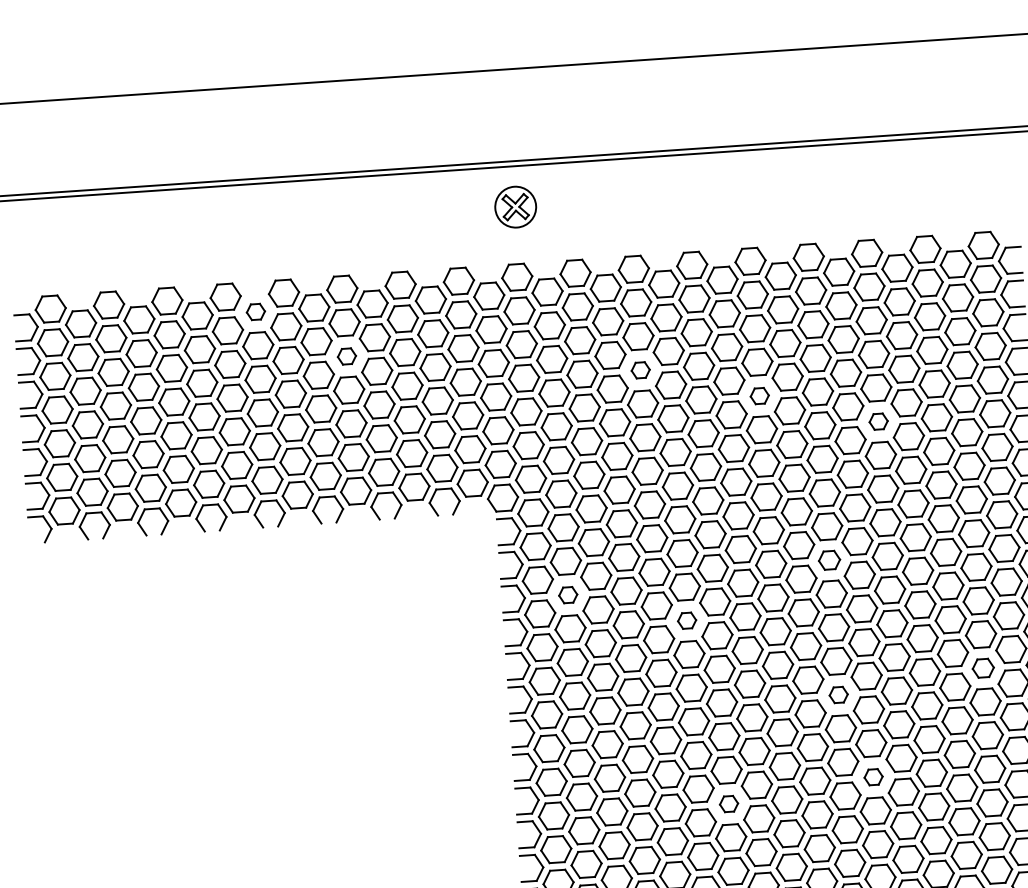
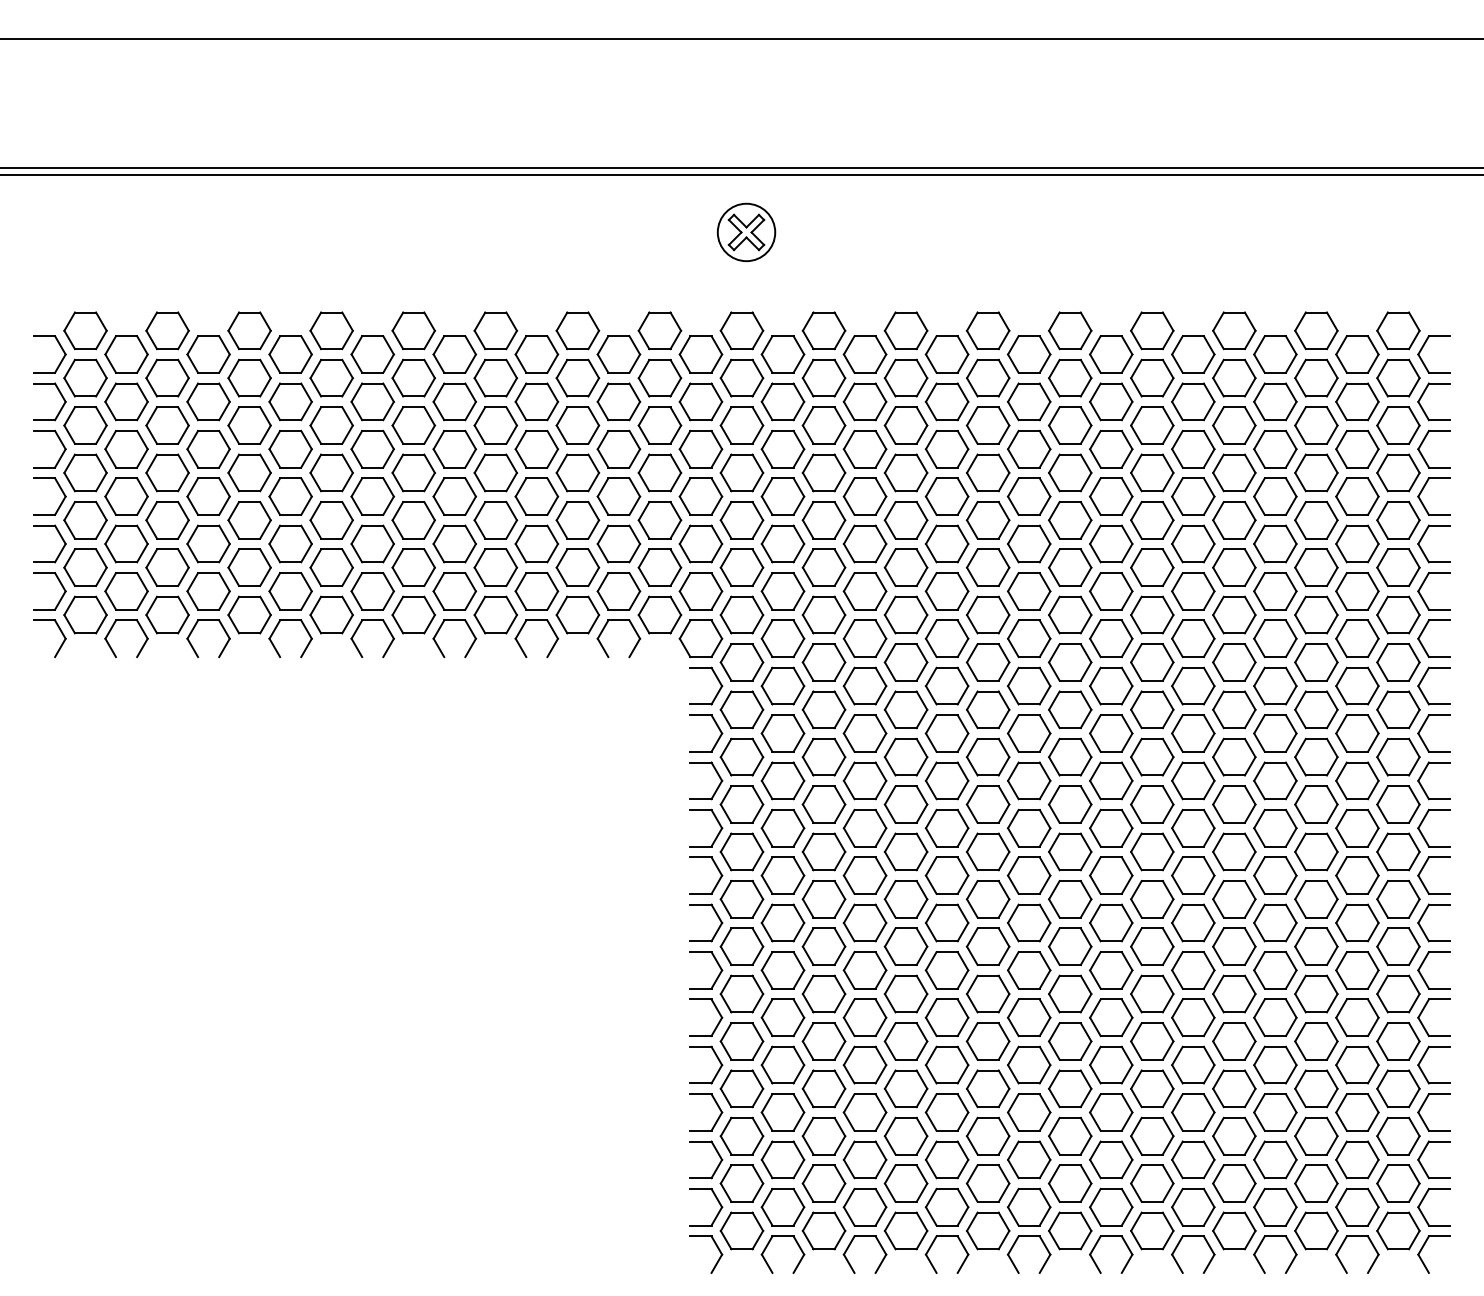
part: (255, 312) -> (372, 354), size x1.67
part: (346, 356) -> (495, 425), size x1.67
part: (640, 370) -> (905, 472), size x1.67
part: (759, 396) -> (1070, 520), size x1.67
part: (878, 421) -> (1234, 567), size x1.67
part: (829, 559) -> (1152, 756), size x1.43
part: (567, 594) -> (782, 780), size x1.67
part: (686, 620) -> (946, 827), size x1.67
part: (983, 667) -> (1357, 922), size x1.43
part: (838, 694) -> (1152, 946), size x1.67
part: (873, 776) -> (1193, 1064), size x1.67
part: (729, 803) -> (988, 1088), size x1.67

